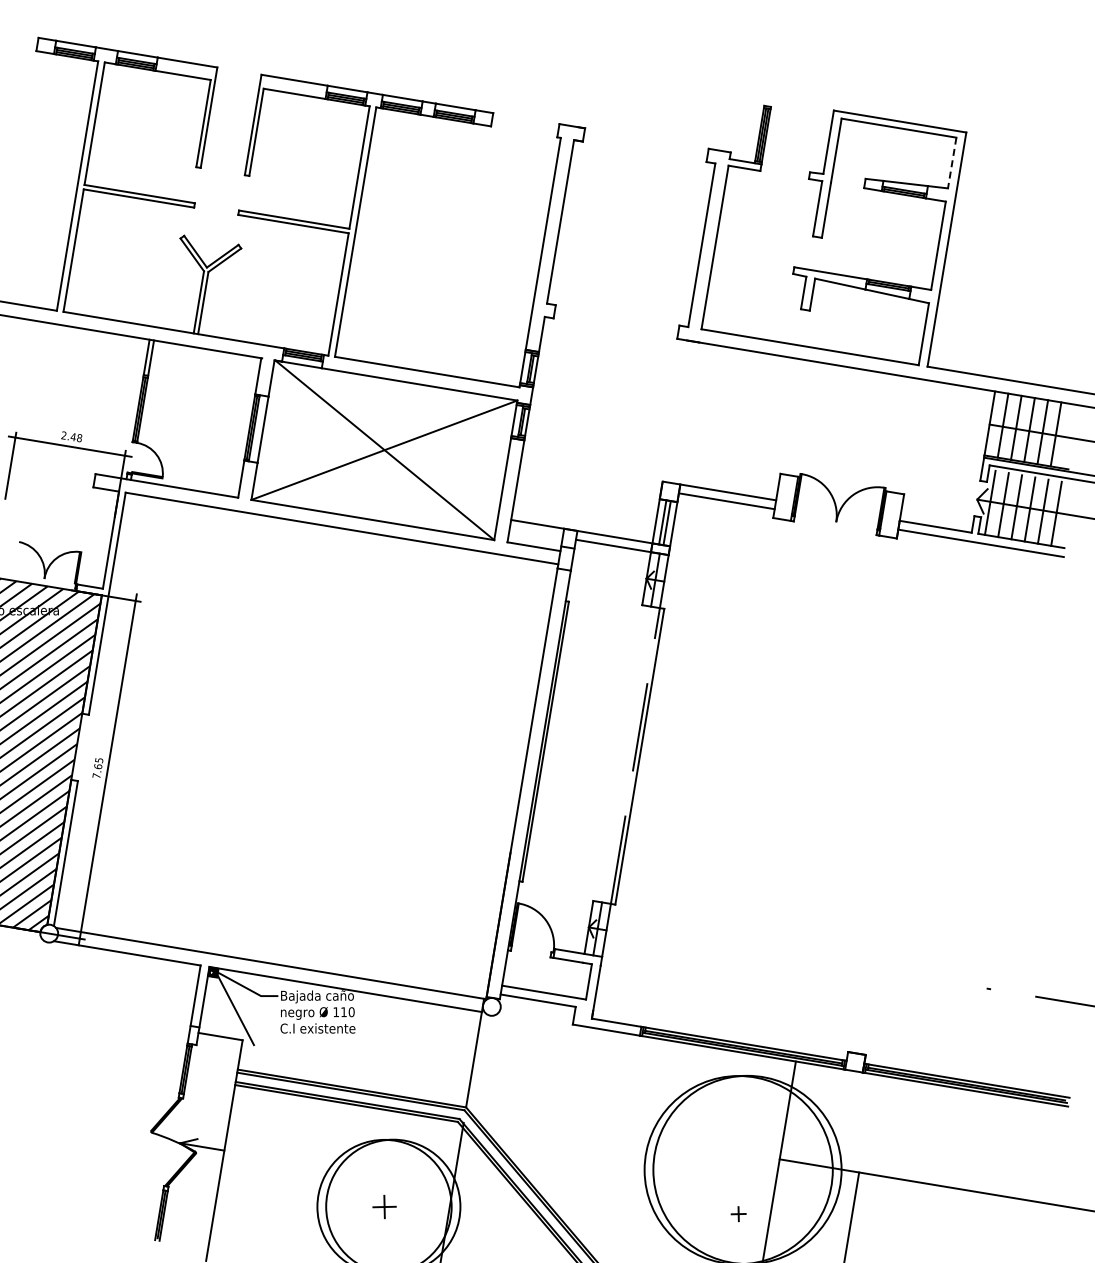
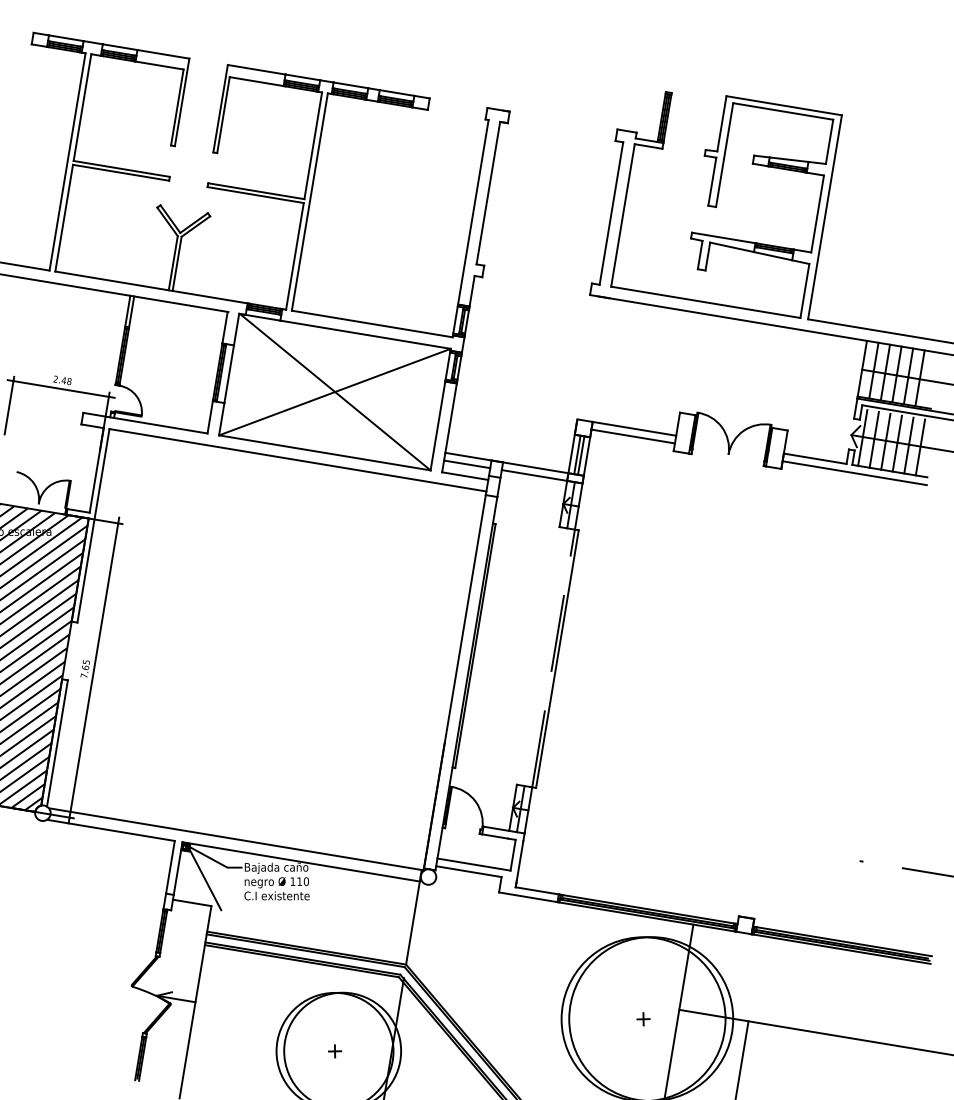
line: (952, 163) -> (829, 142), dashed -> solid
line: (535, 532) -> (466, 463), added
part: (384, 1206) -> (334, 1050), size x0.62
part: (738, 1214) -> (643, 1019), moved

